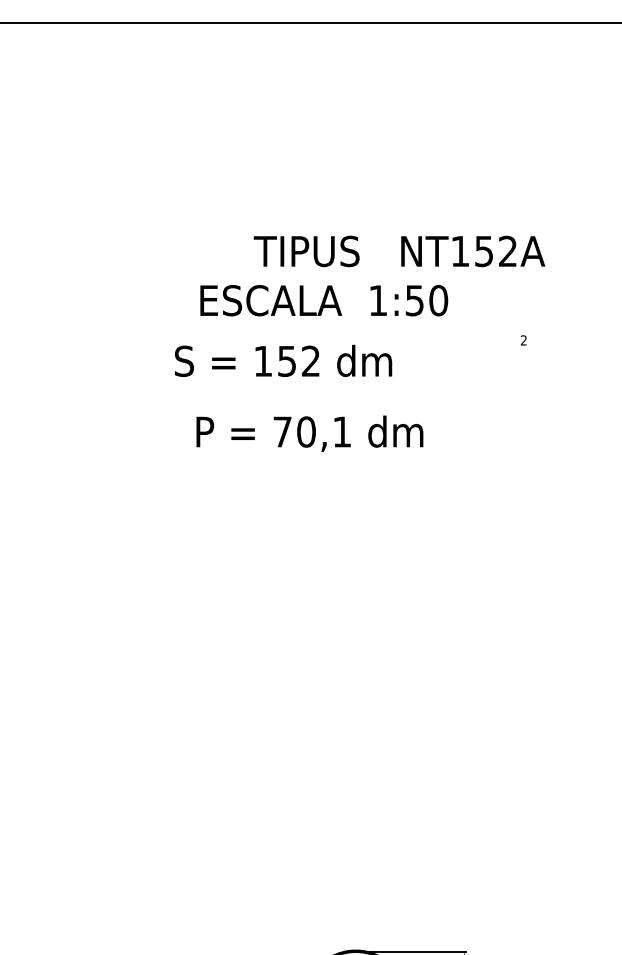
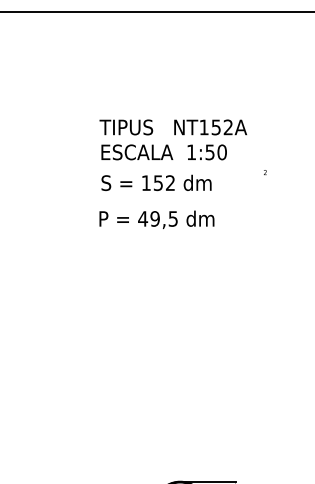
text: (397, 251) -> (172, 127), moved
text: (283, 360) -> (156, 182), moved
text: (311, 431) -> (157, 218), 70,1 -> 49,5

